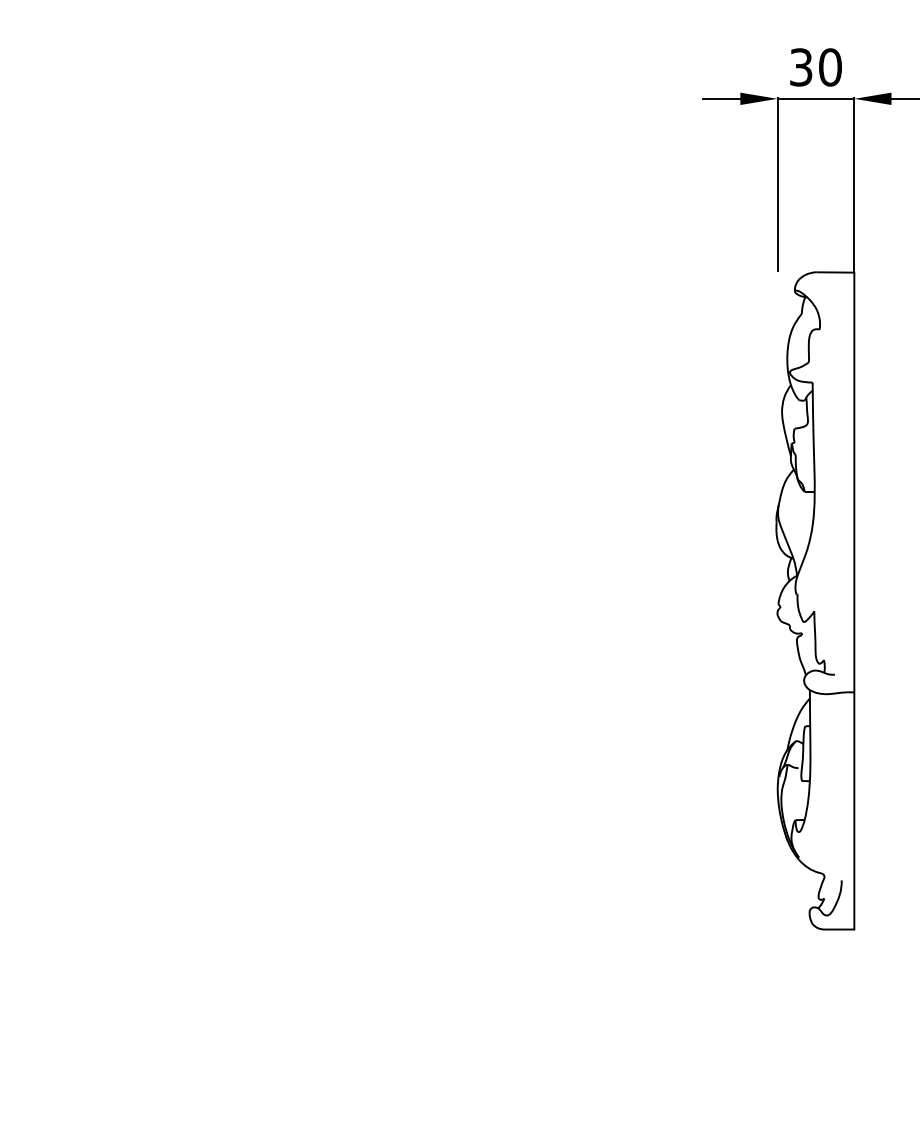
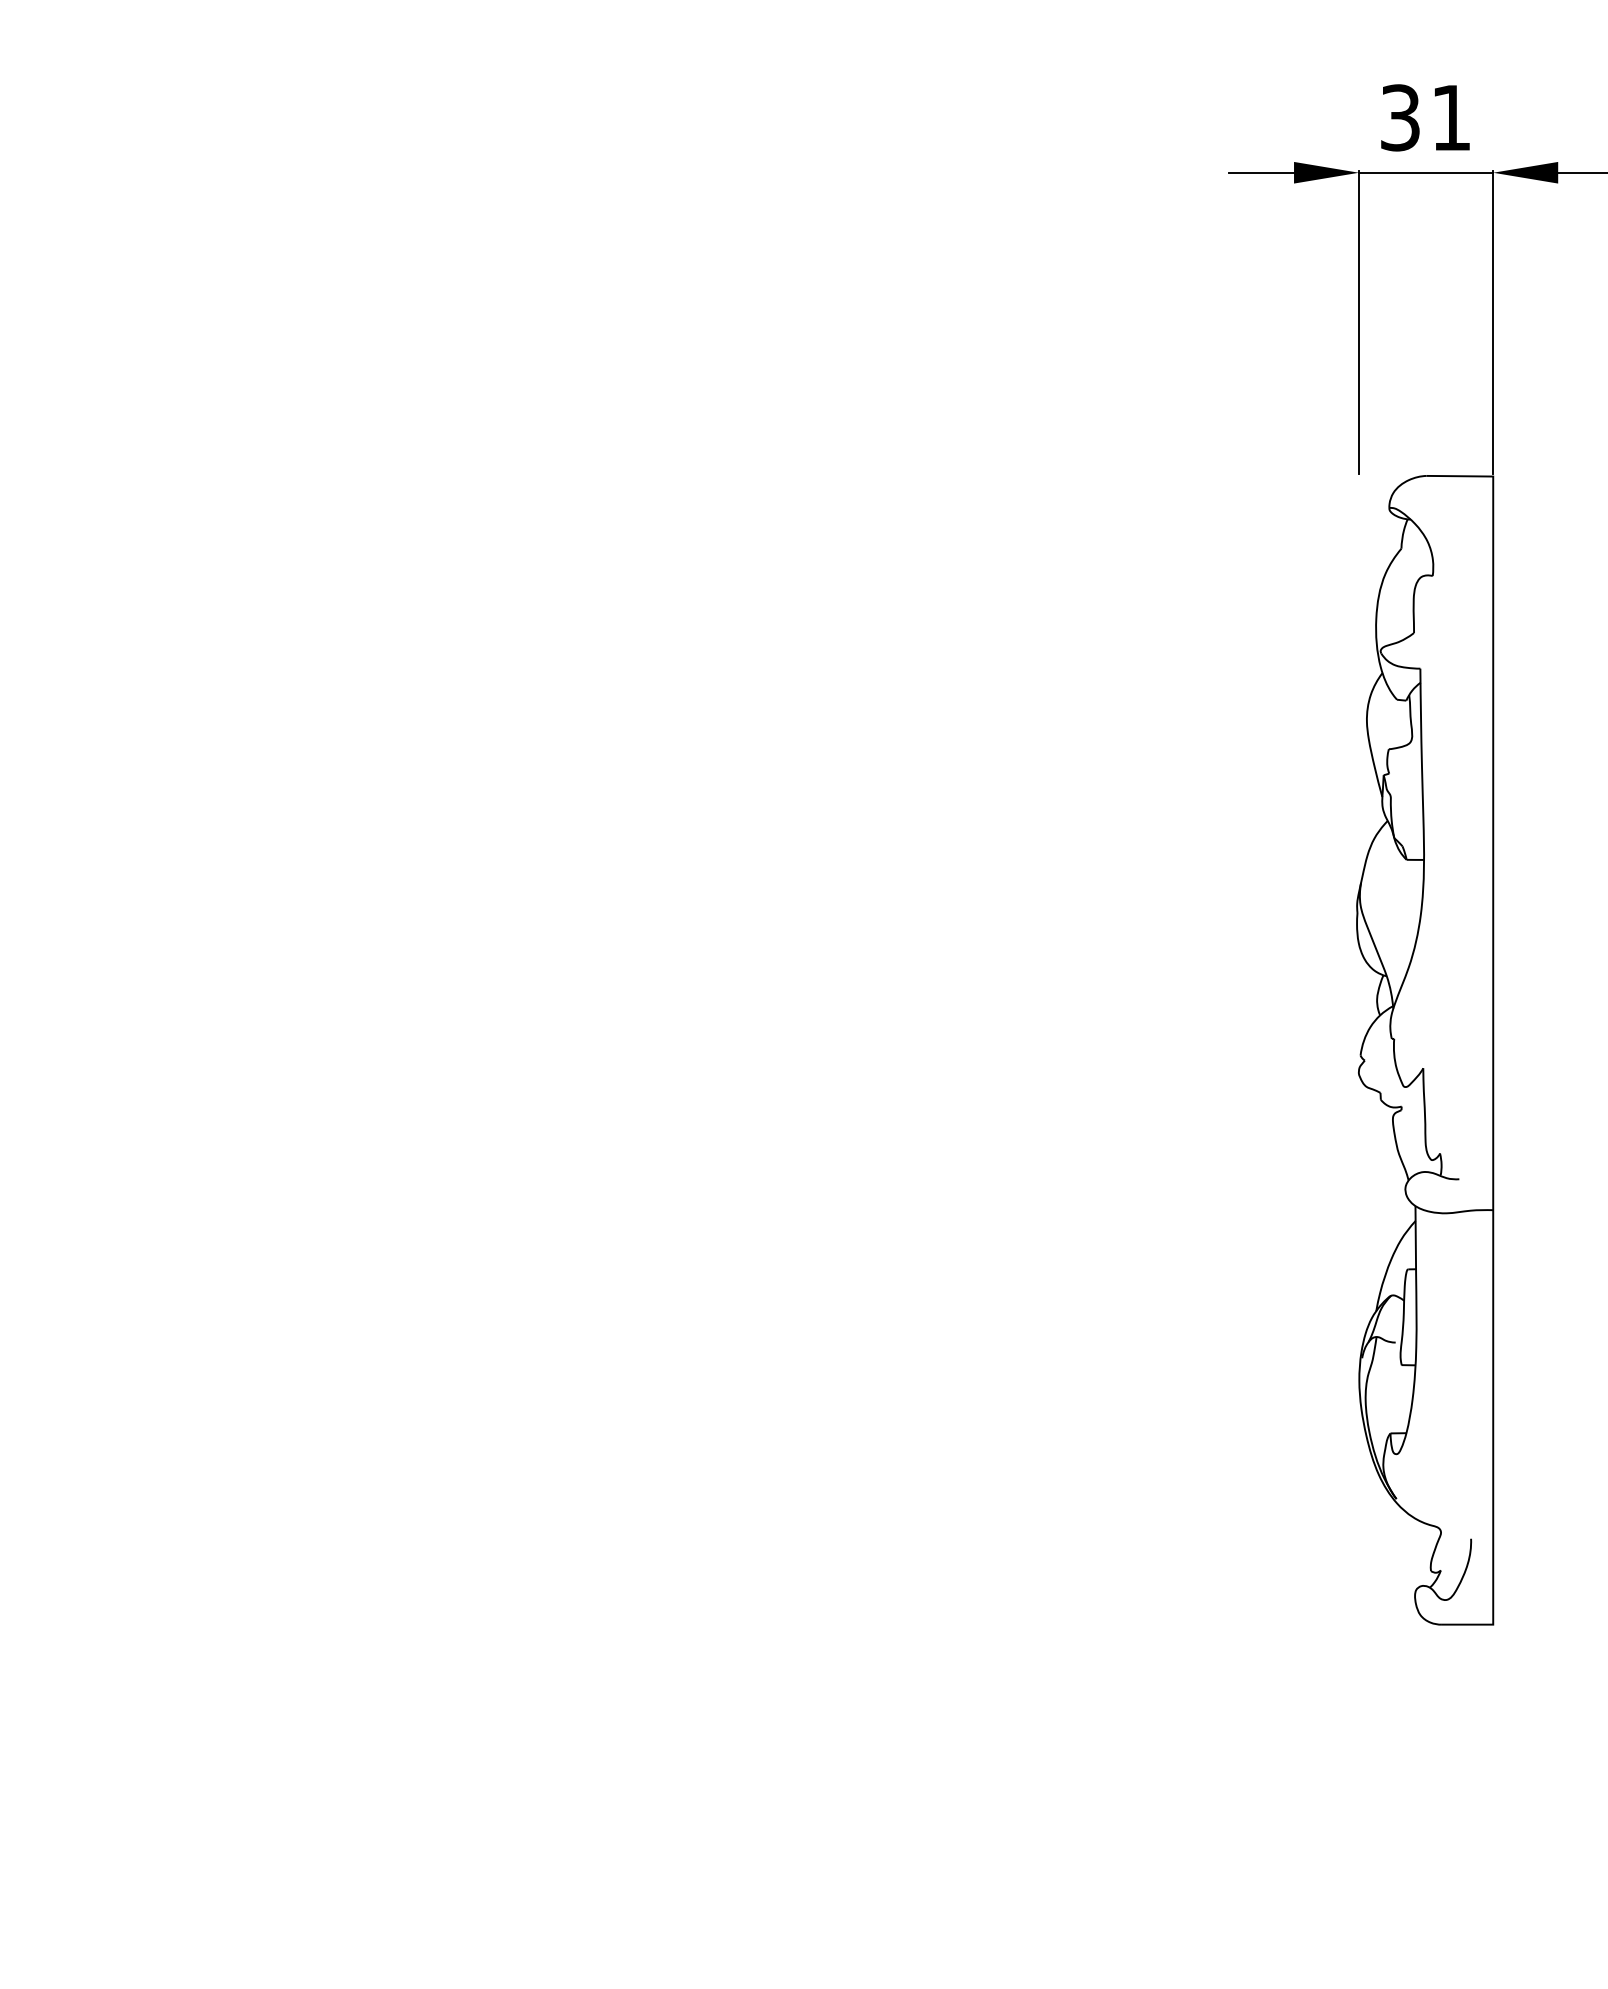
text: (830, 67) -> (1451, 117), 30 -> 31

